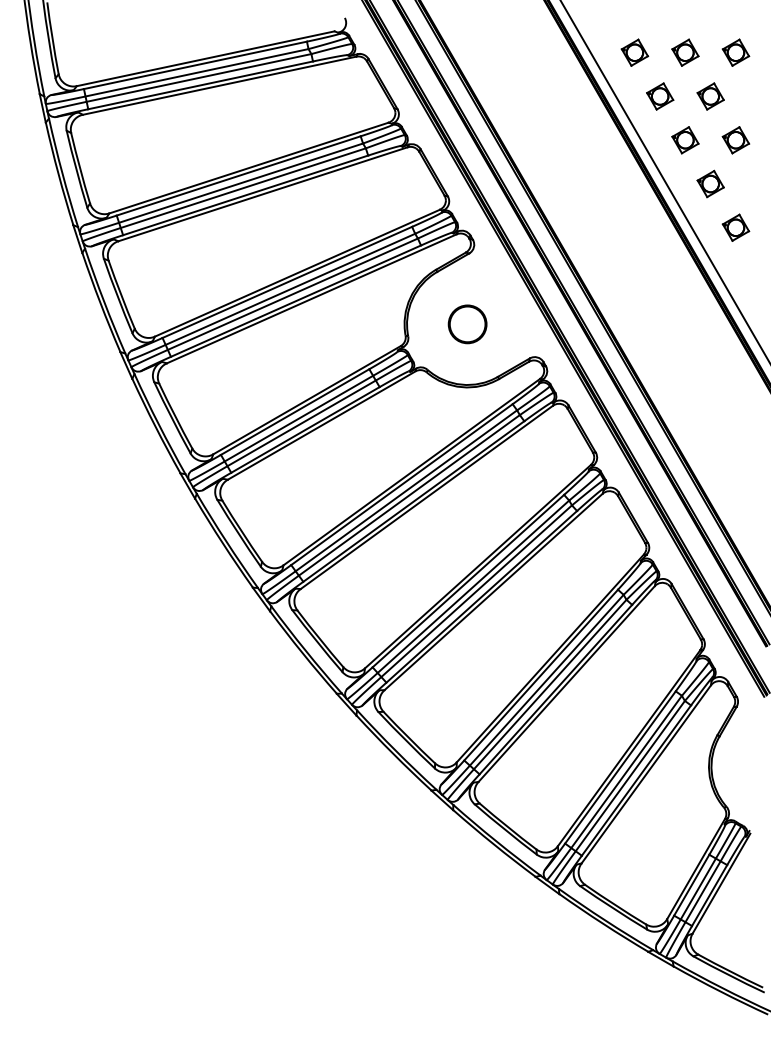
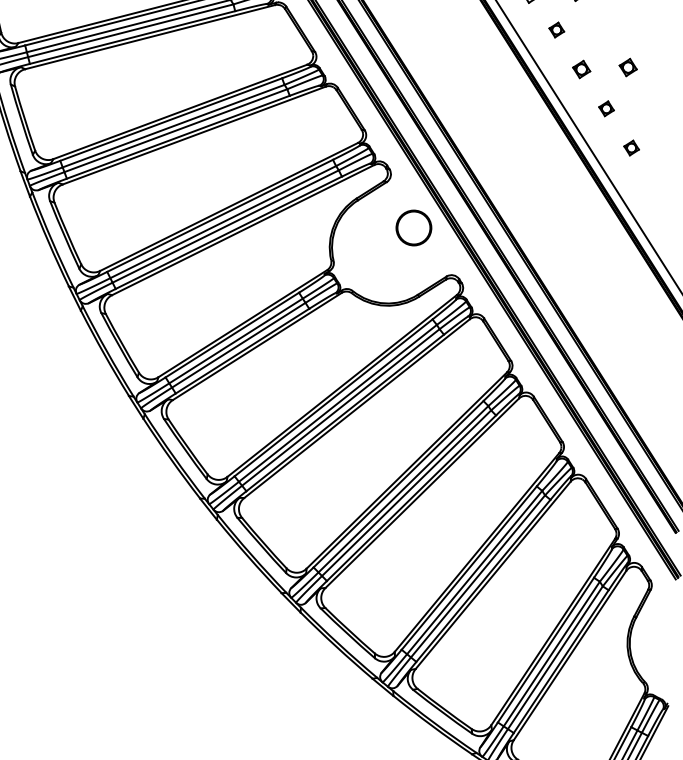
part: (660, 96) -> (556, 30), size x0.6
part: (710, 96) -> (603, 28), removed
part: (685, 140) -> (581, 69), size x0.7
part: (735, 140) -> (627, 67), size x0.7
part: (710, 183) -> (606, 108), size x0.6
part: (735, 227) -> (631, 147), size x0.6
part: (467, 324) -> (413, 228), moved

